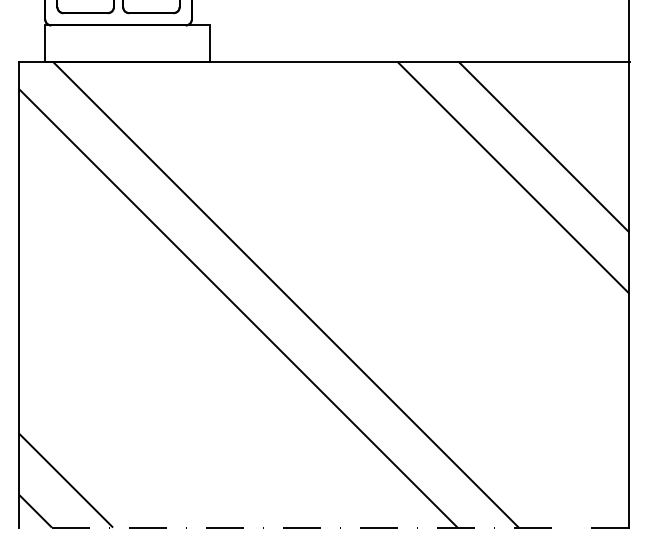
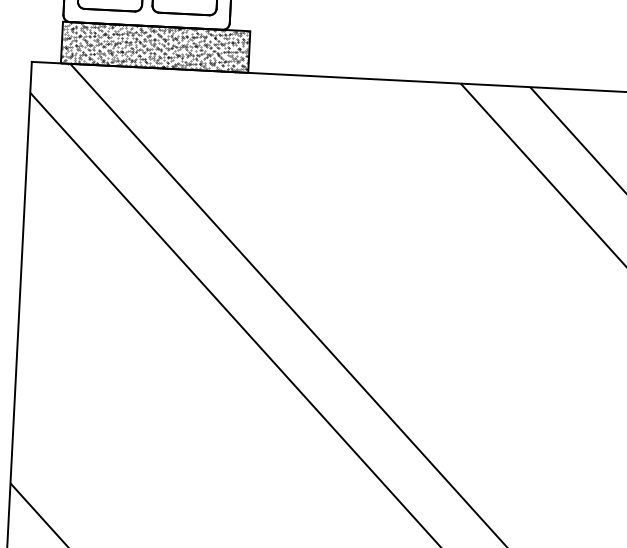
hatch: (127, 43) -> (155, 46), added

